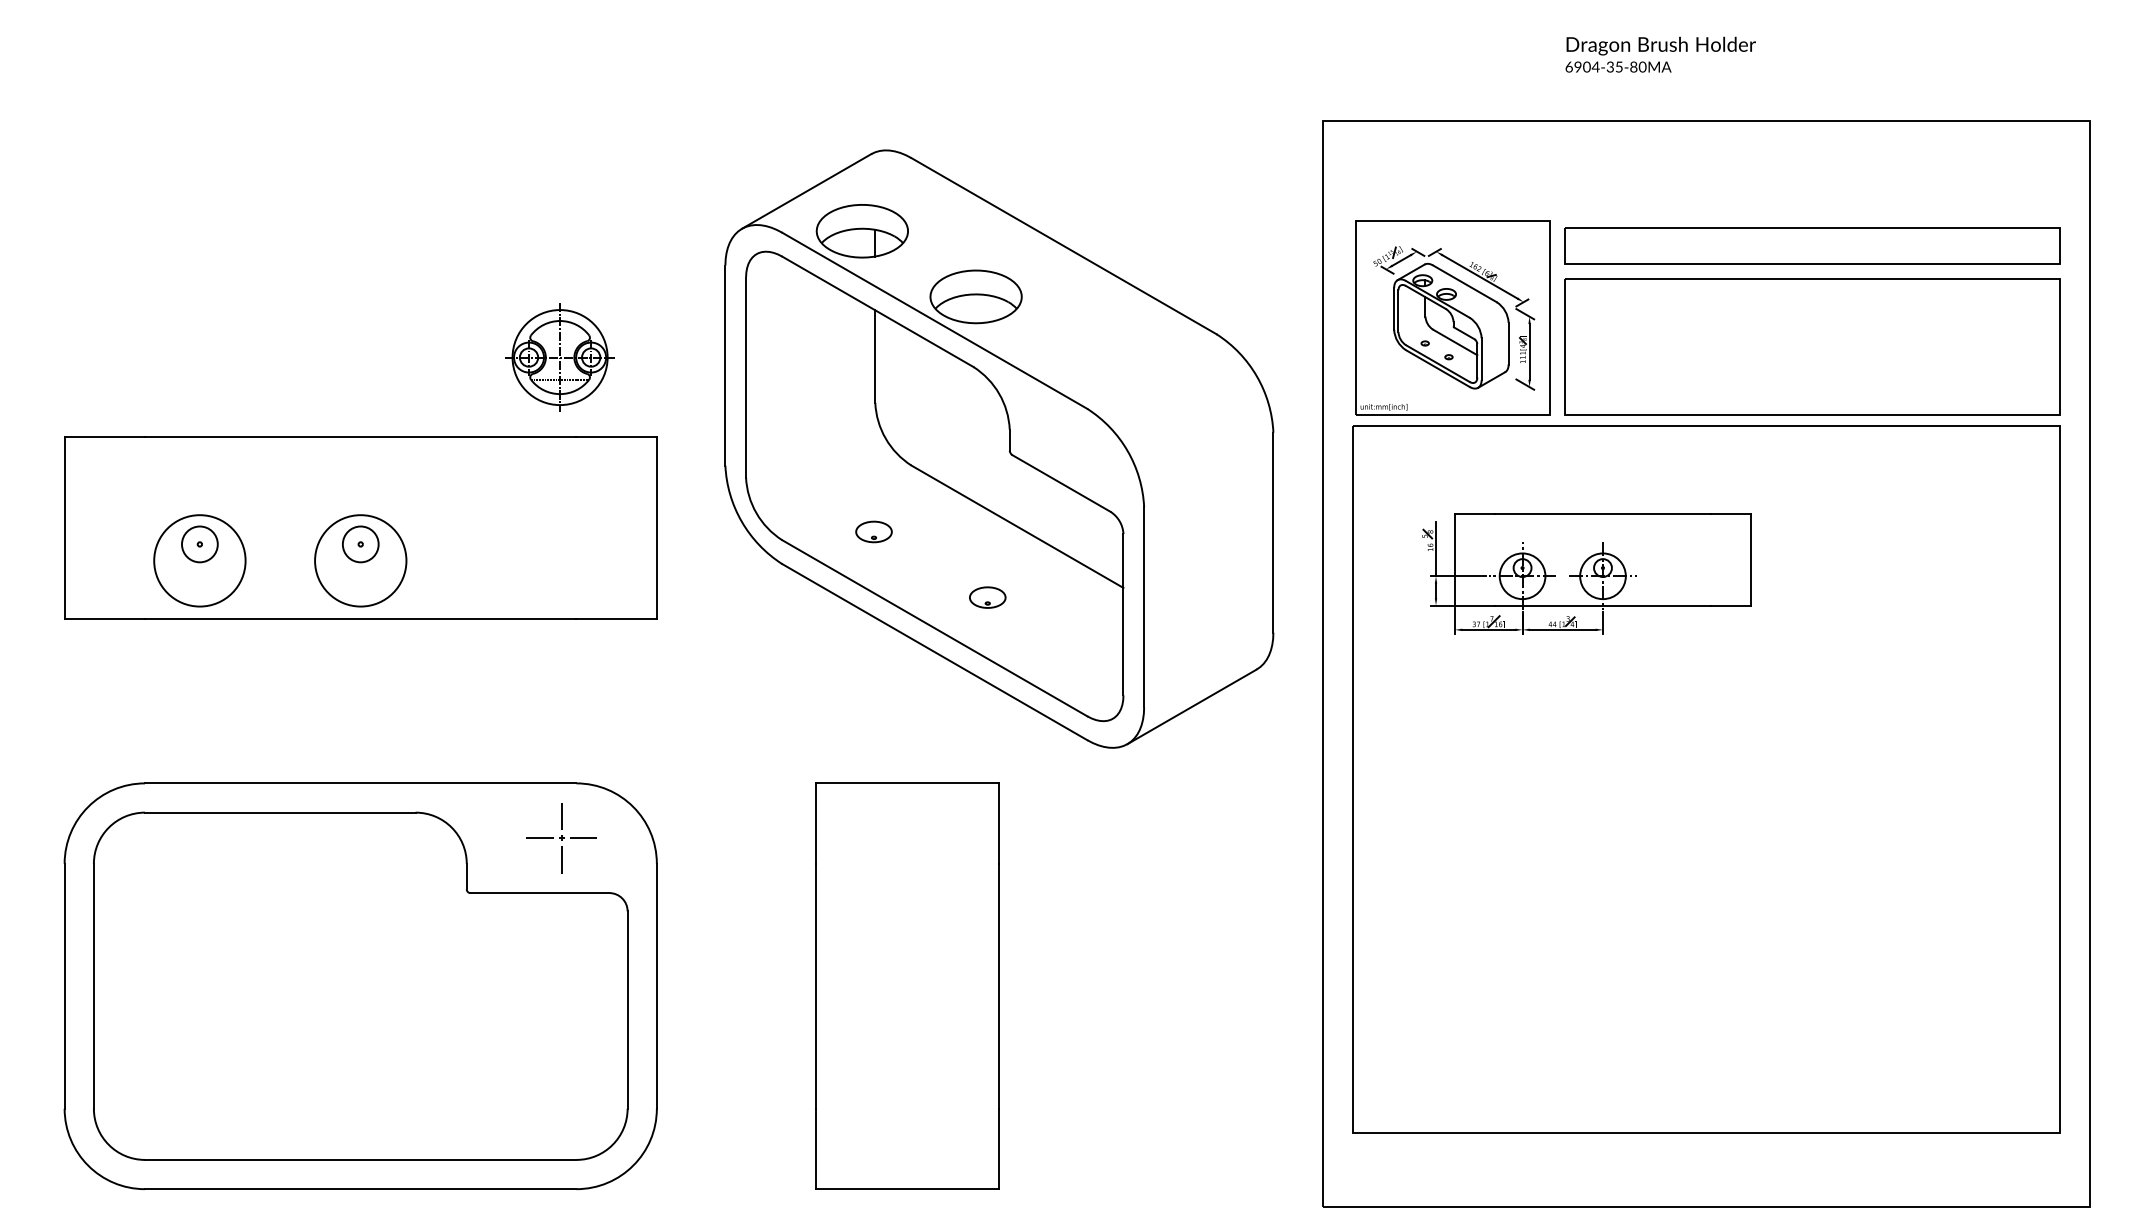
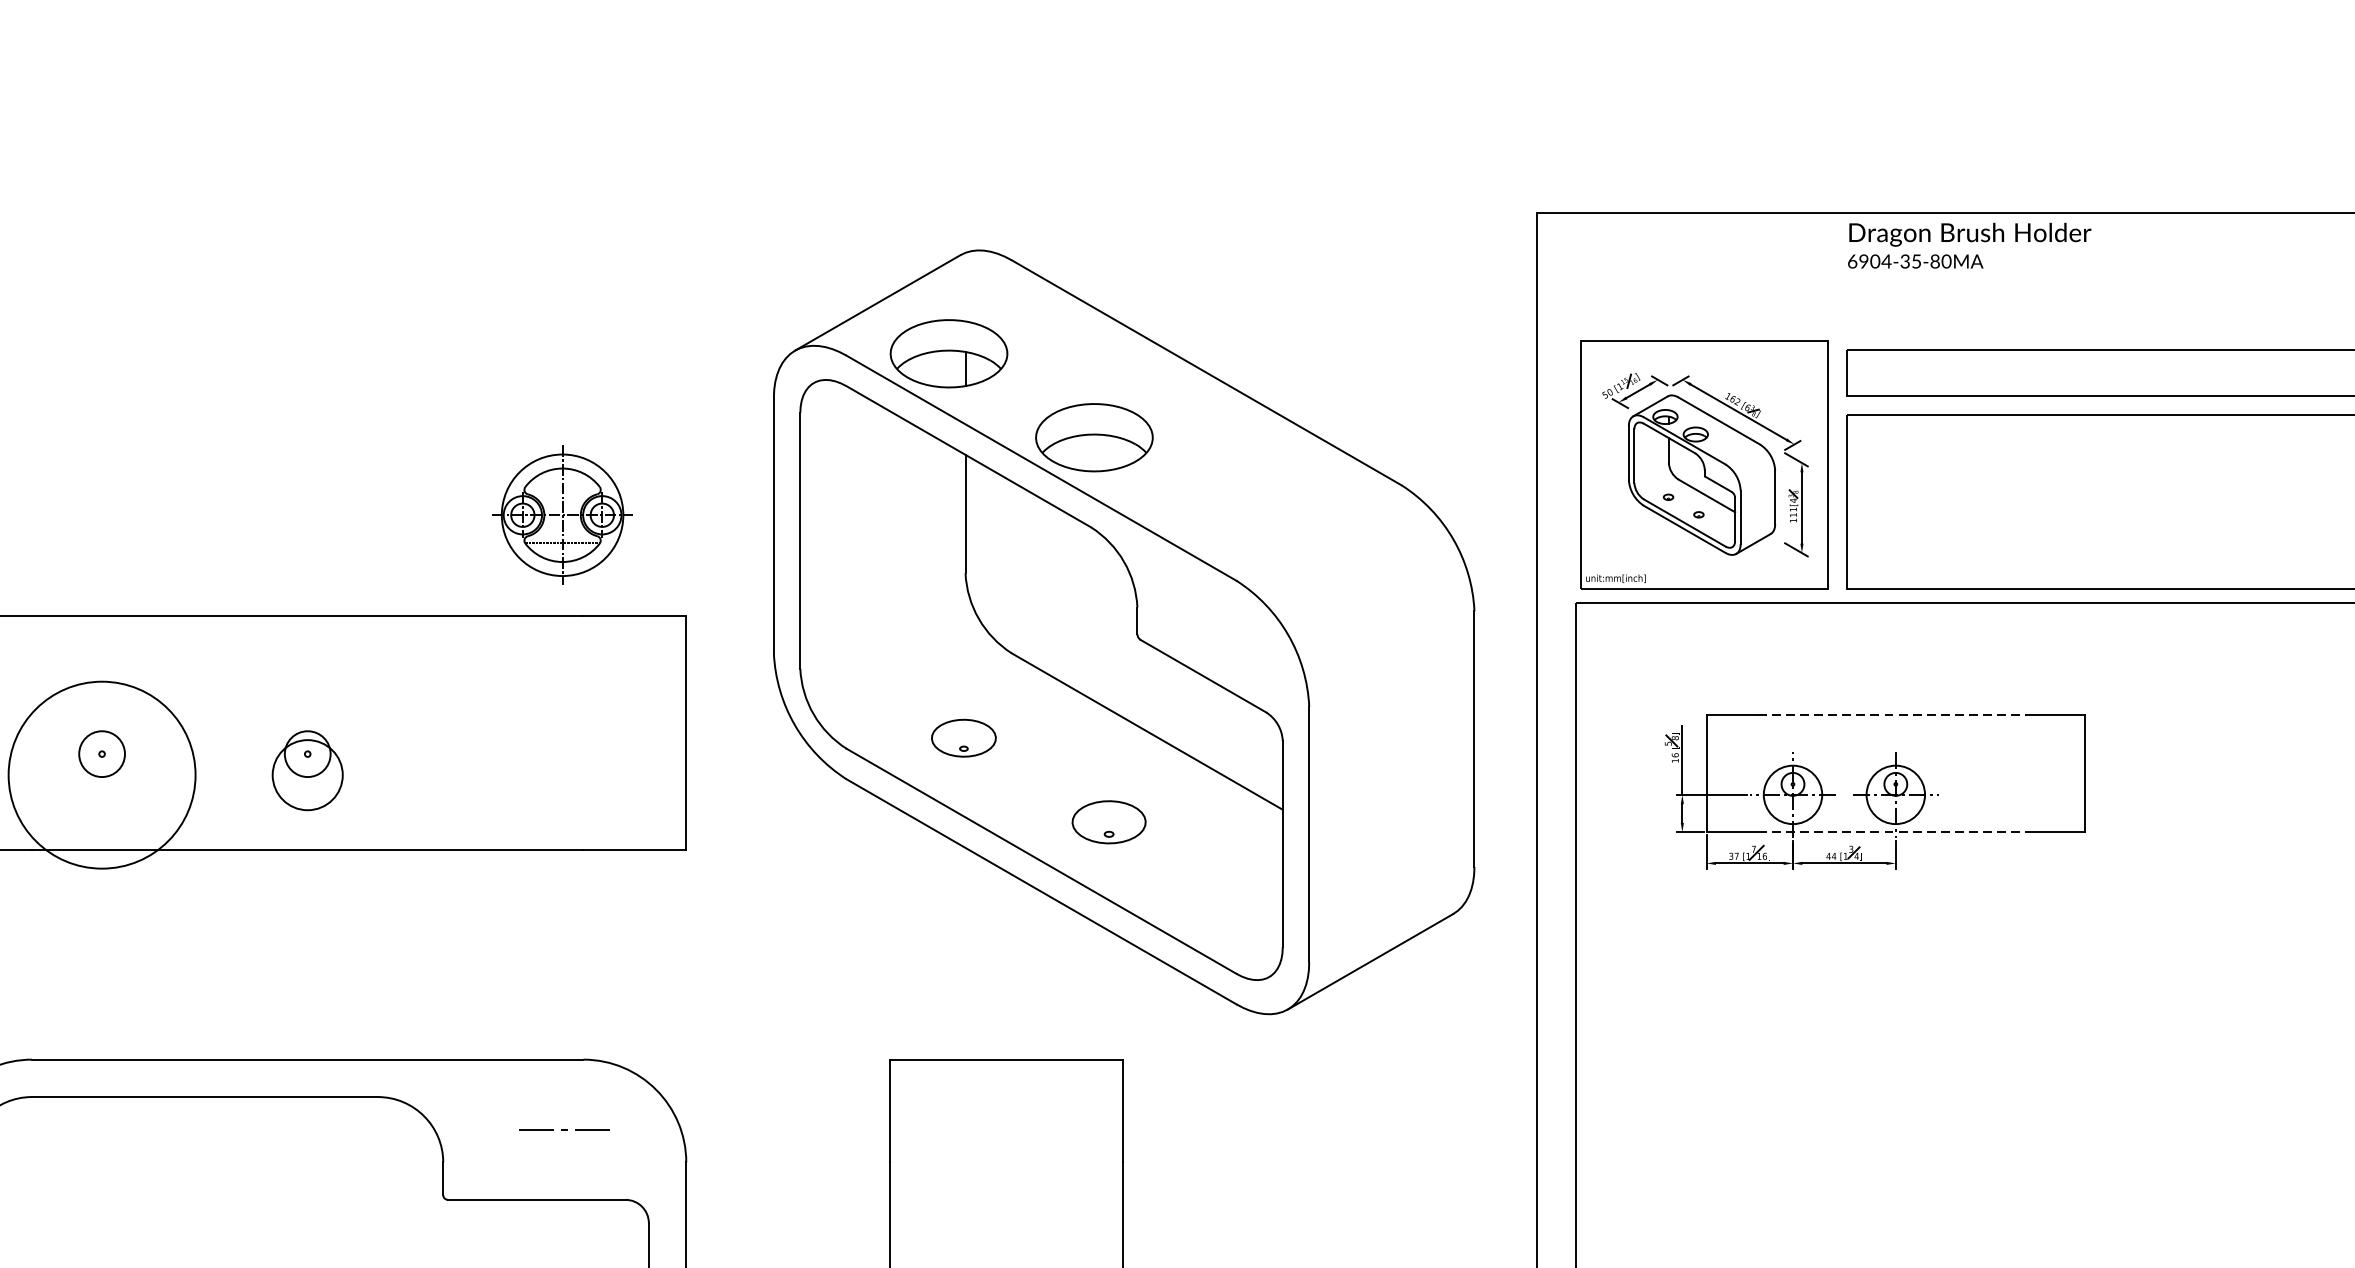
text: (1660, 54) -> (1969, 245), moved
line: (1603, 514) -> (1896, 715), solid -> dashed
part: (873, 531) -> (963, 737), size x1.4
circle: (199, 560) -> (101, 774), size x1.6
circle: (360, 560) -> (307, 774), size x0.6
part: (987, 597) -> (1108, 822), size x1.6
line: (1603, 605) -> (1896, 832), solid -> dashed
line: (561, 837) -> (564, 1128), removed

